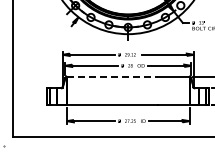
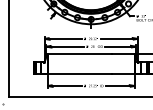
line: (112, 76) -> (80, 54), dashed -> solid

